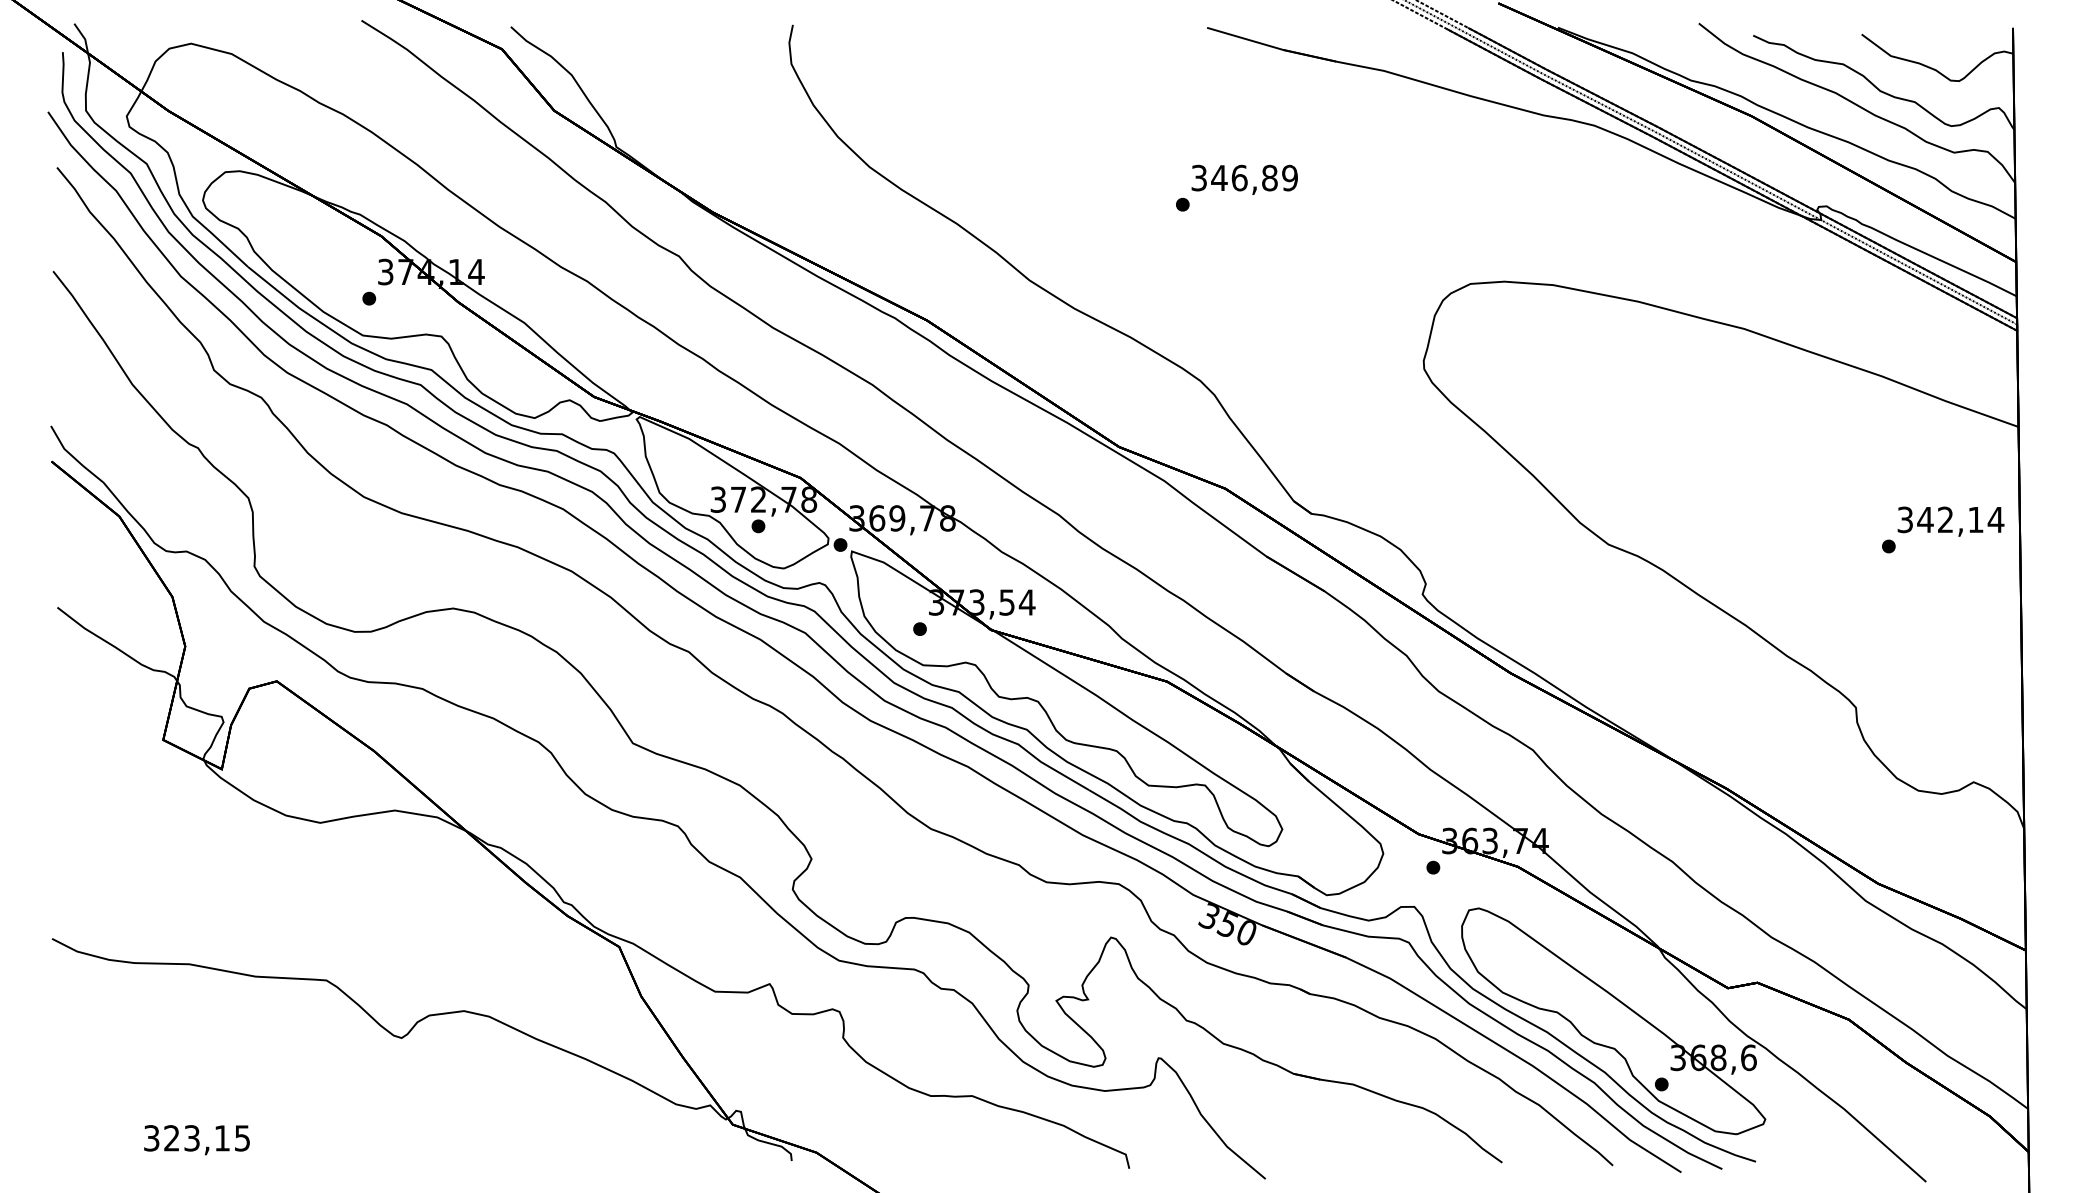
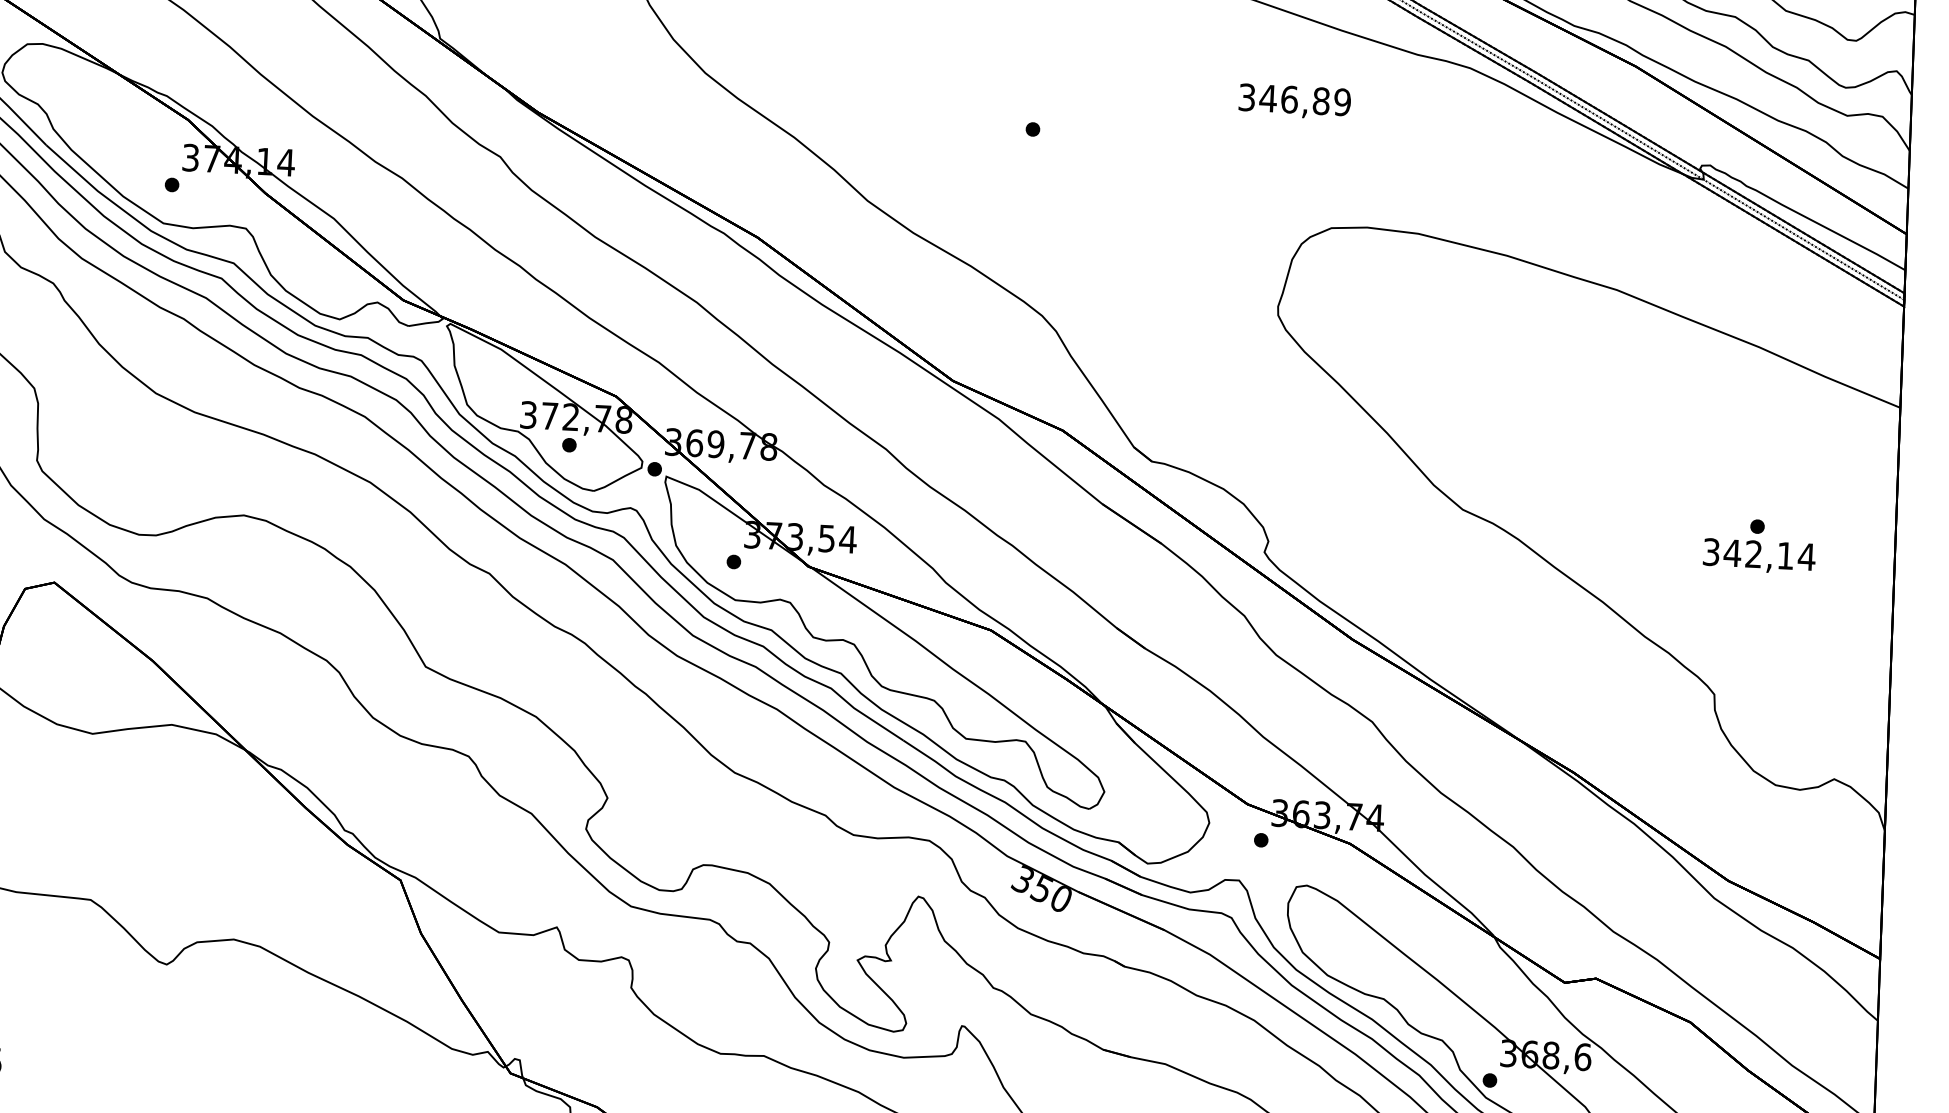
text: (1244, 179) -> (1294, 101), moved
text: (1950, 521) -> (1758, 556), moved

